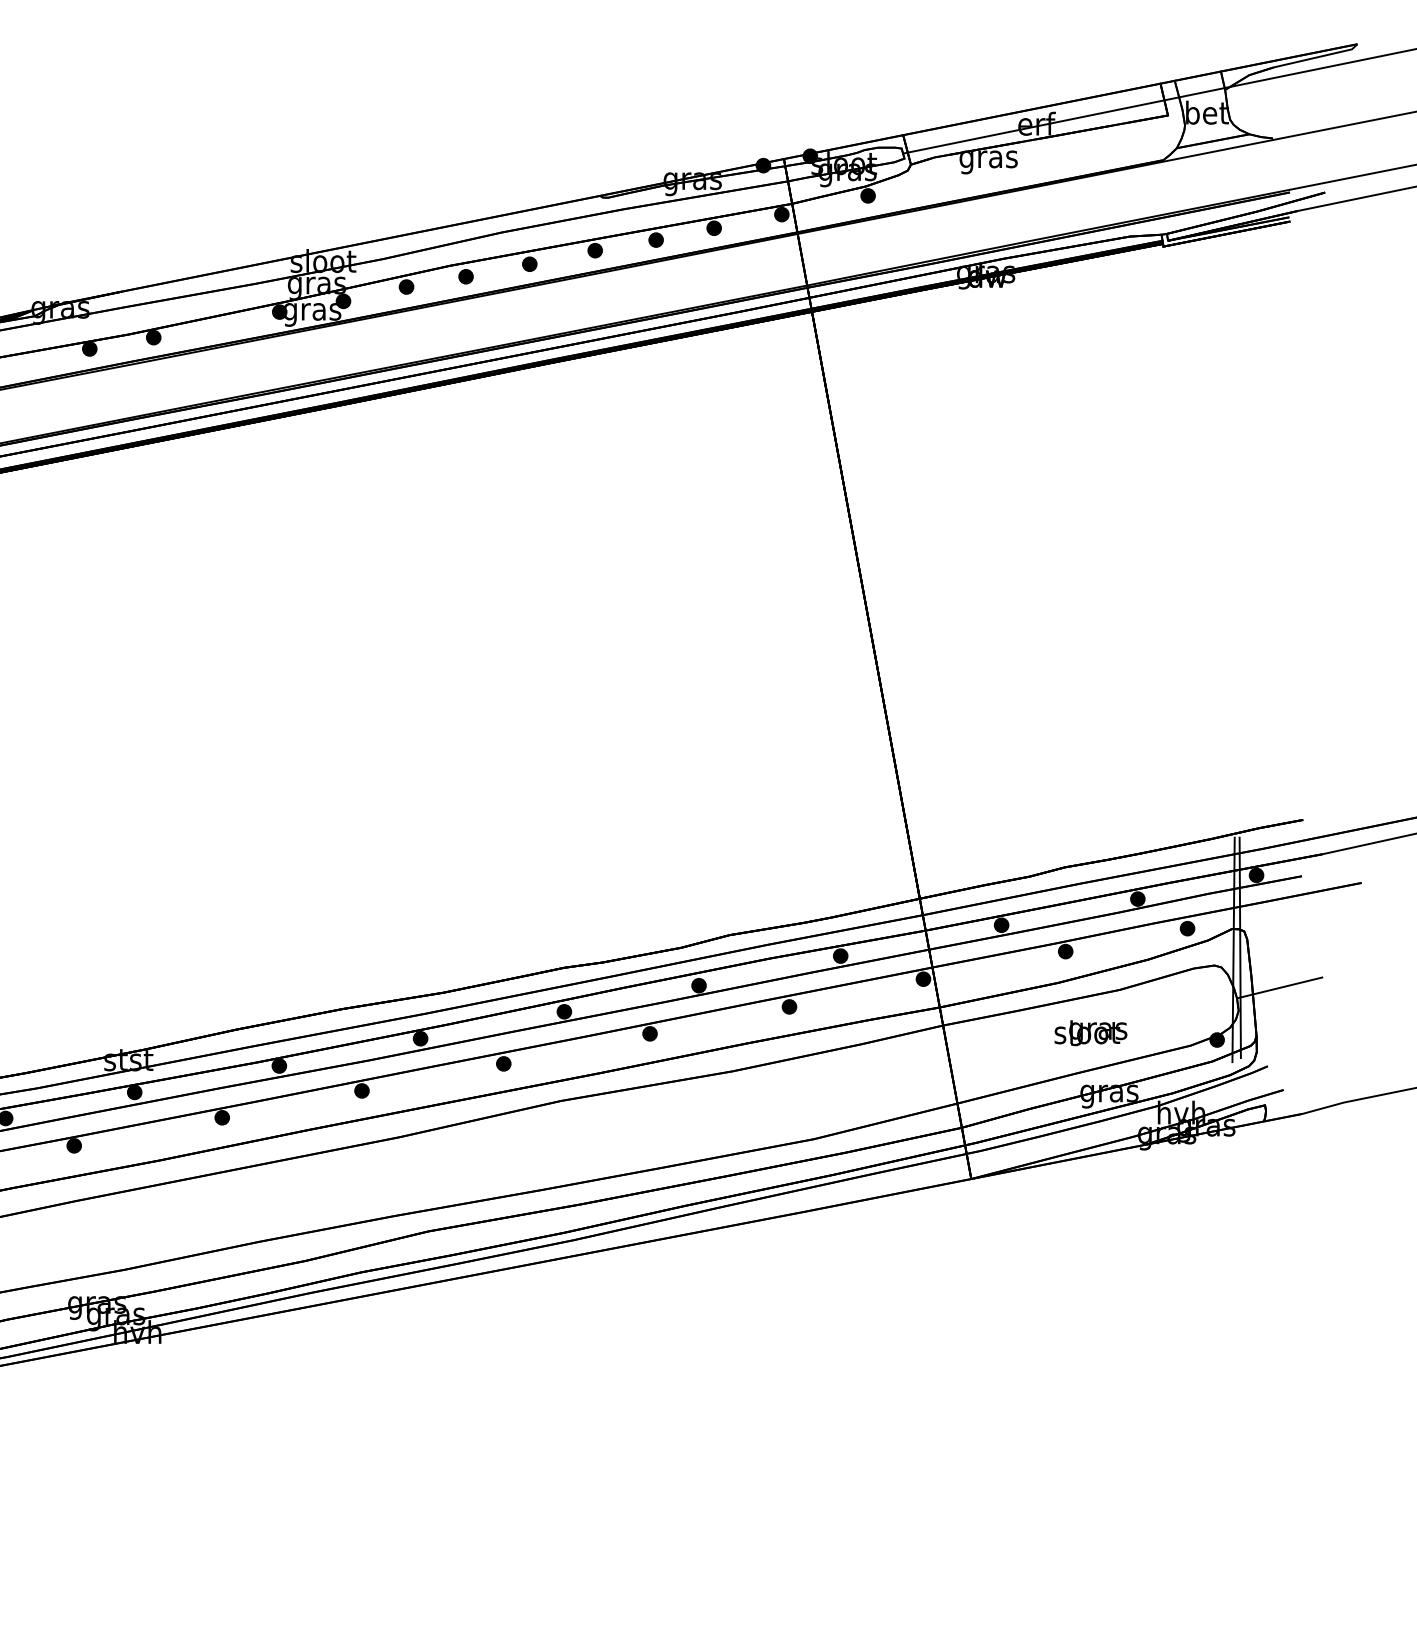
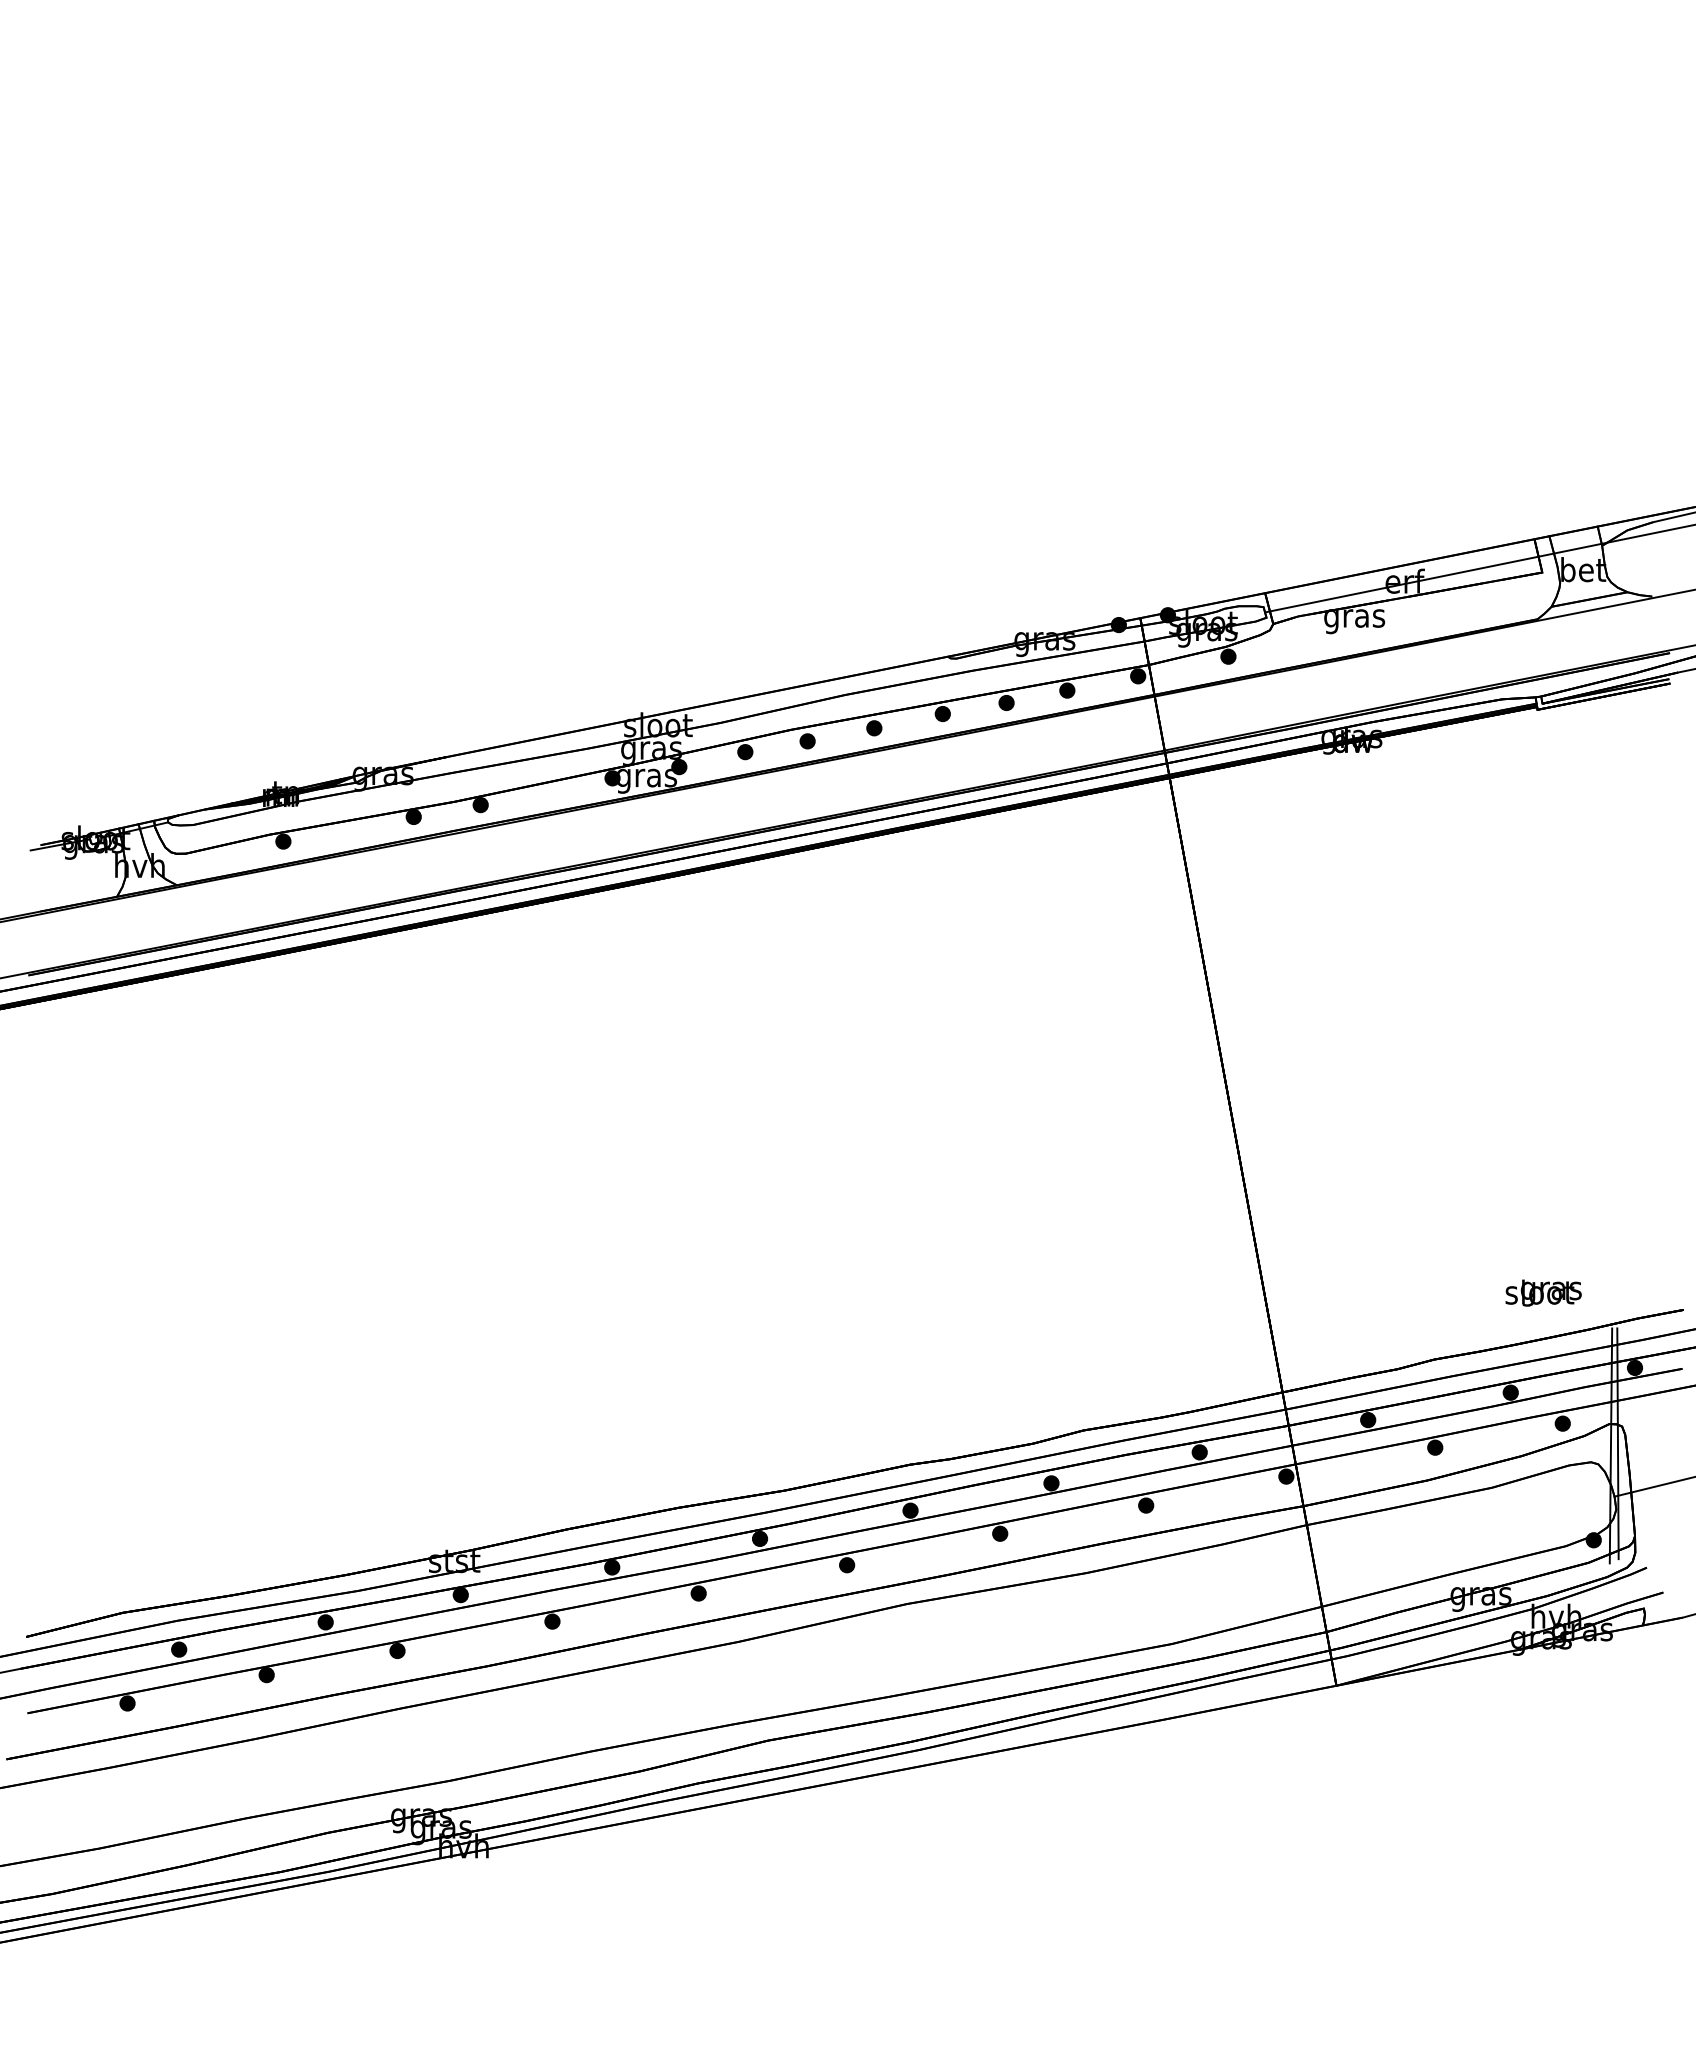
text: (1090, 1032) -> (1543, 1292), moved

